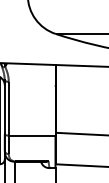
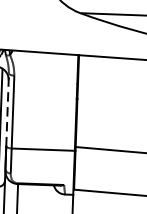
line: (4, 107) -> (7, 110), solid -> dashed

